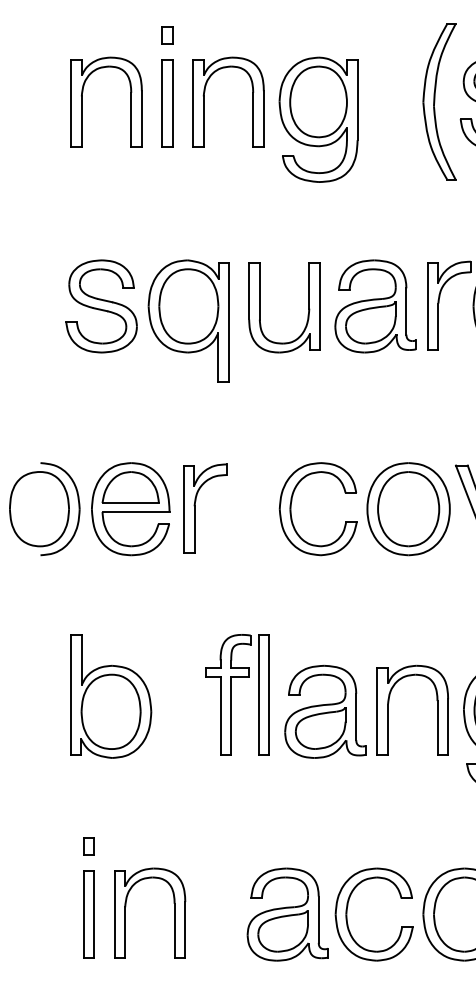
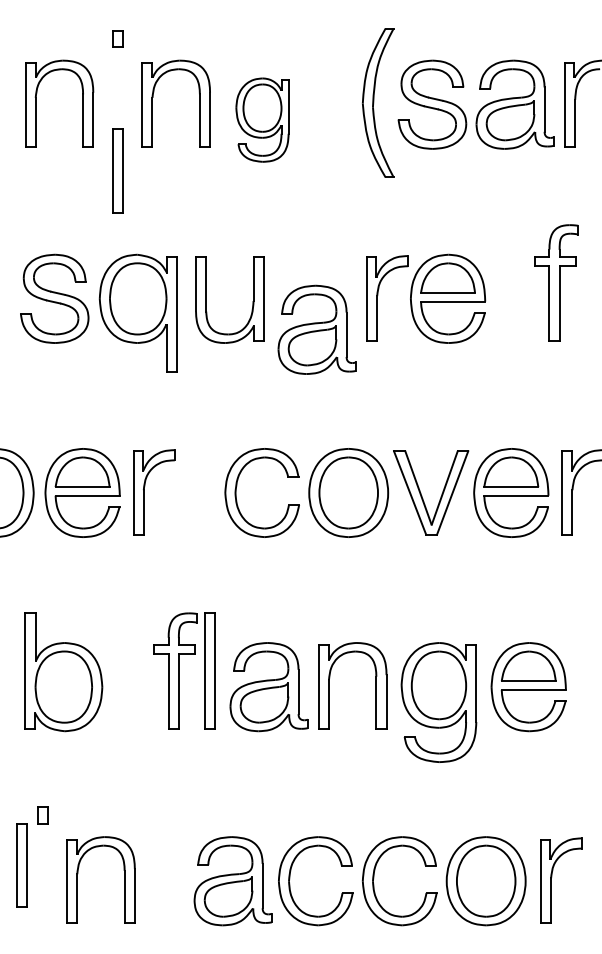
part: (167, 103) -> (117, 170), moved
part: (318, 119) -> (262, 119), size x0.7
part: (374, 306) -> (316, 329), moved
part: (88, 914) -> (21, 865), moved

